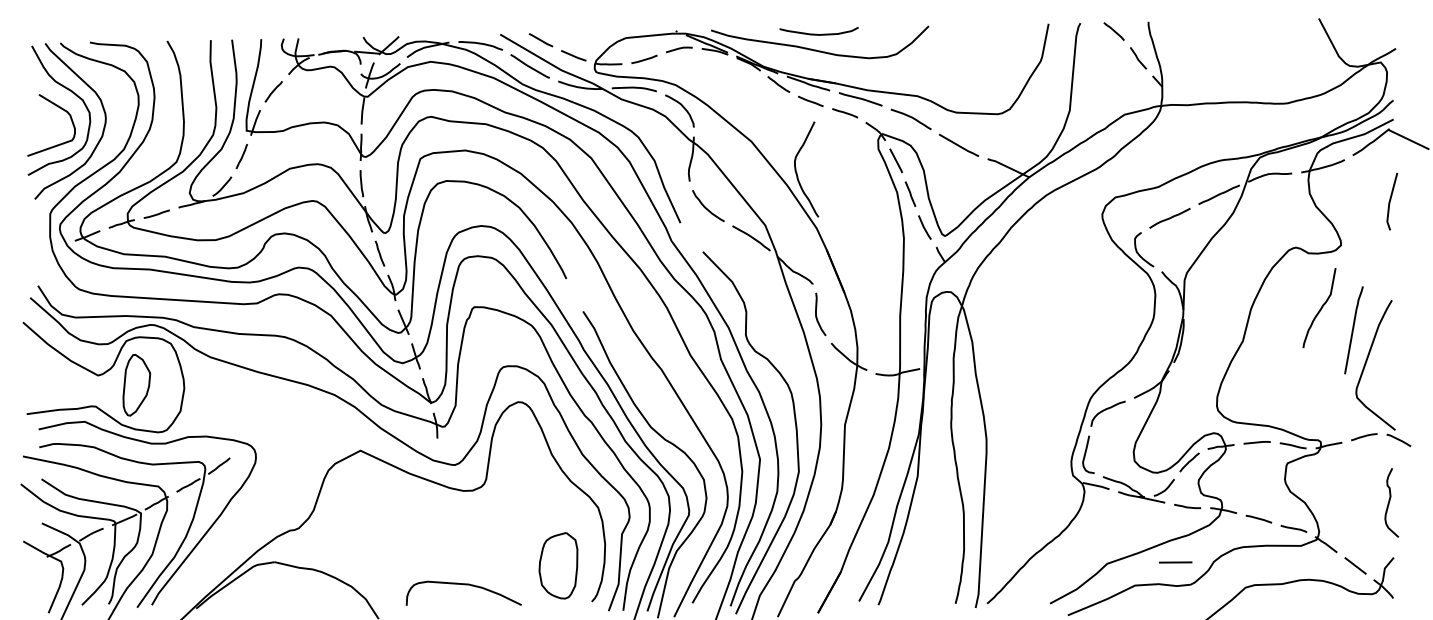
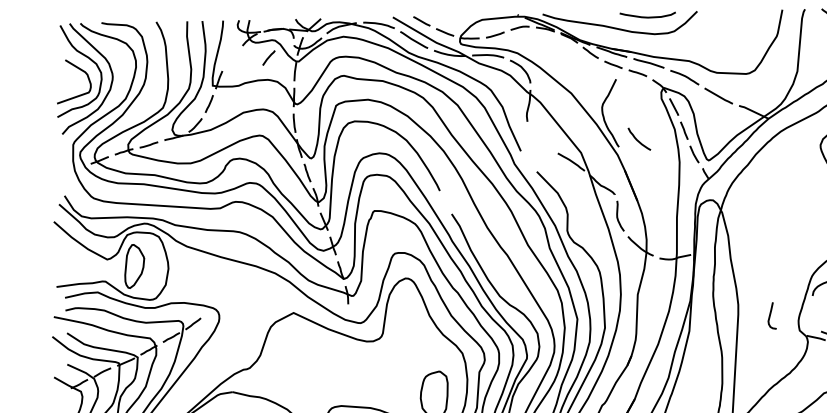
curve: (817, 33) -> (646, 16), moved
curve: (273, 91) -> (268, 57), moved
curve: (706, 207) -> (638, 140), moved
curve: (1086, 453) -> (770, 314), moved

